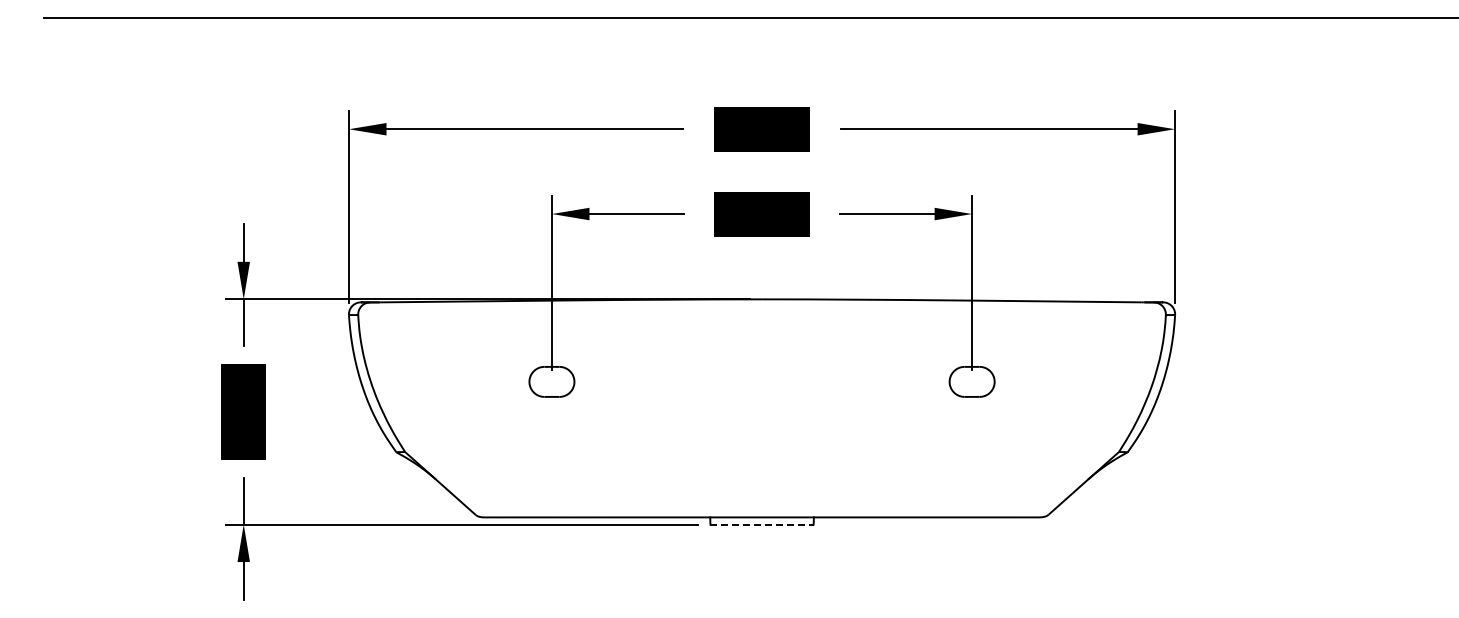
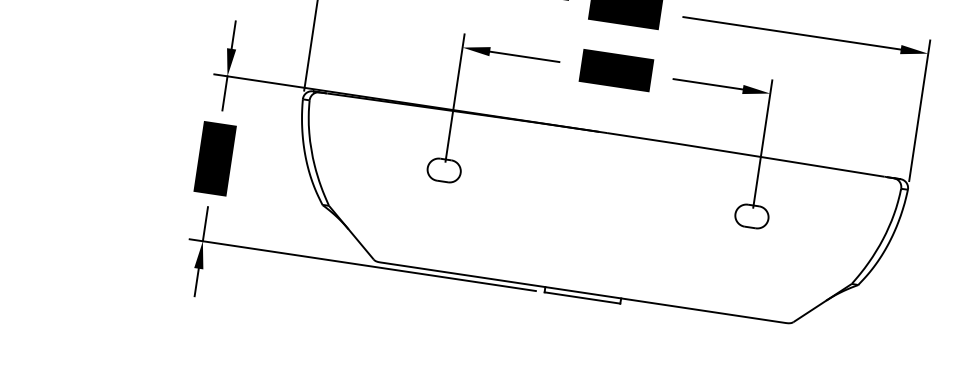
line: (762, 524) -> (582, 297), dashed -> solid

